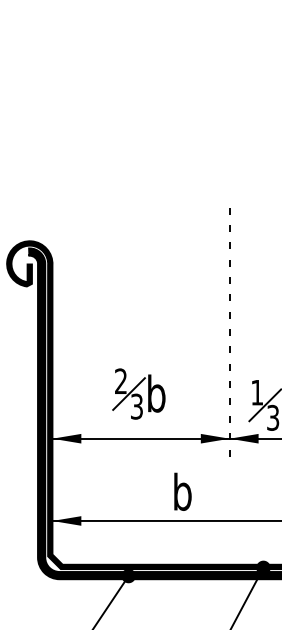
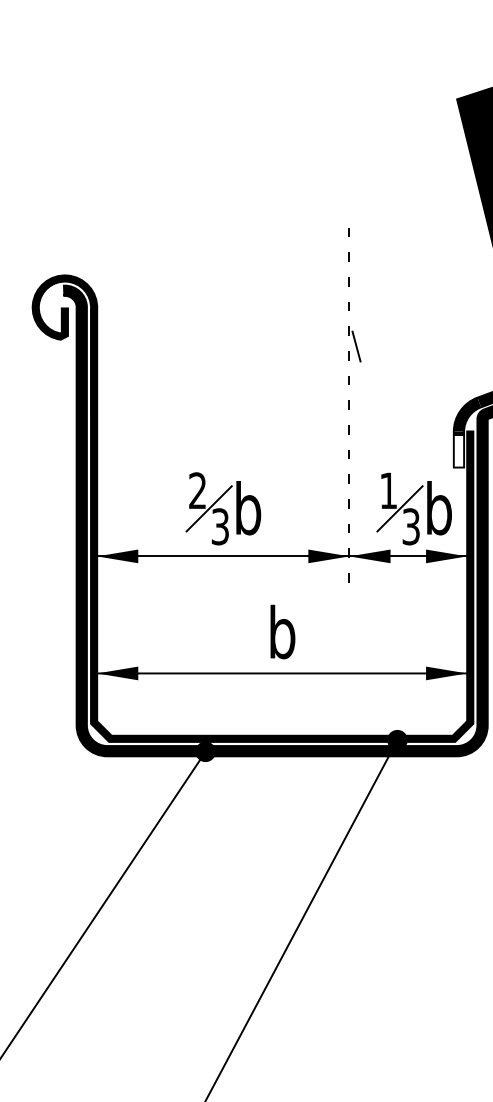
line: (234, 291) -> (356, 346), added
part: (139, 393) -> (223, 508), moved

